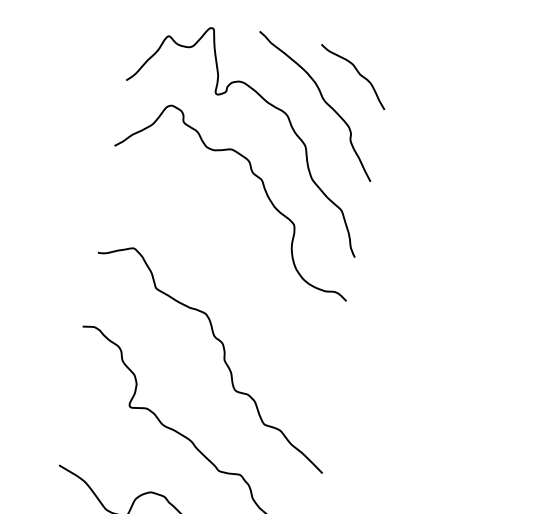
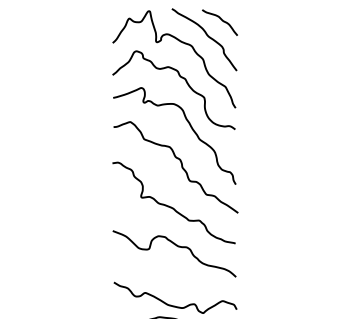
curve: (255, 281) -> (190, 127), added

